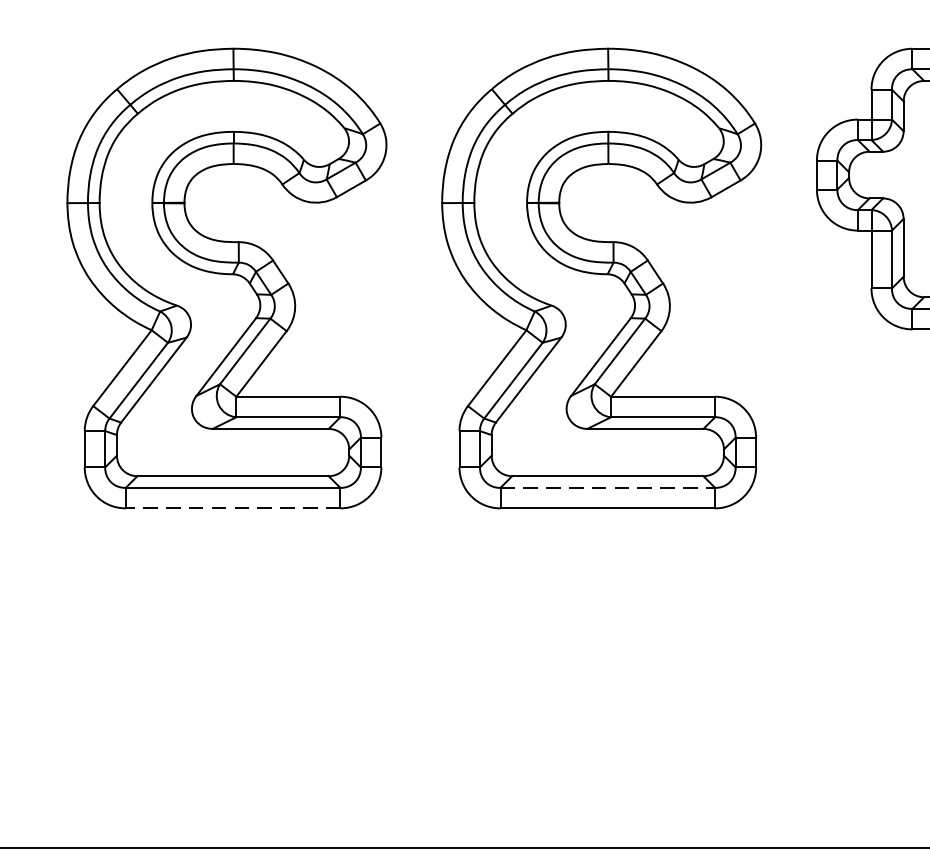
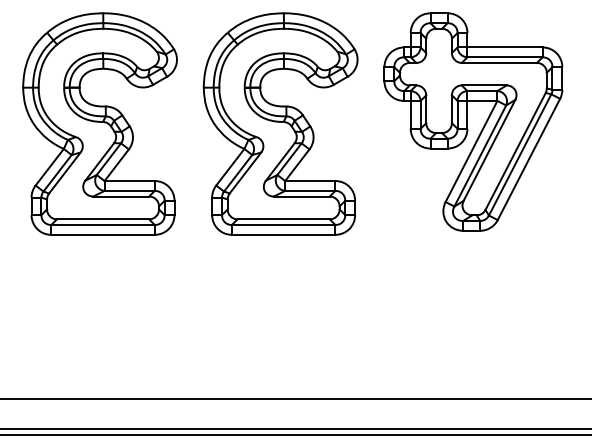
line: (607, 486) -> (283, 224), dashed -> solid
line: (234, 507) -> (103, 234), dashed -> solid

